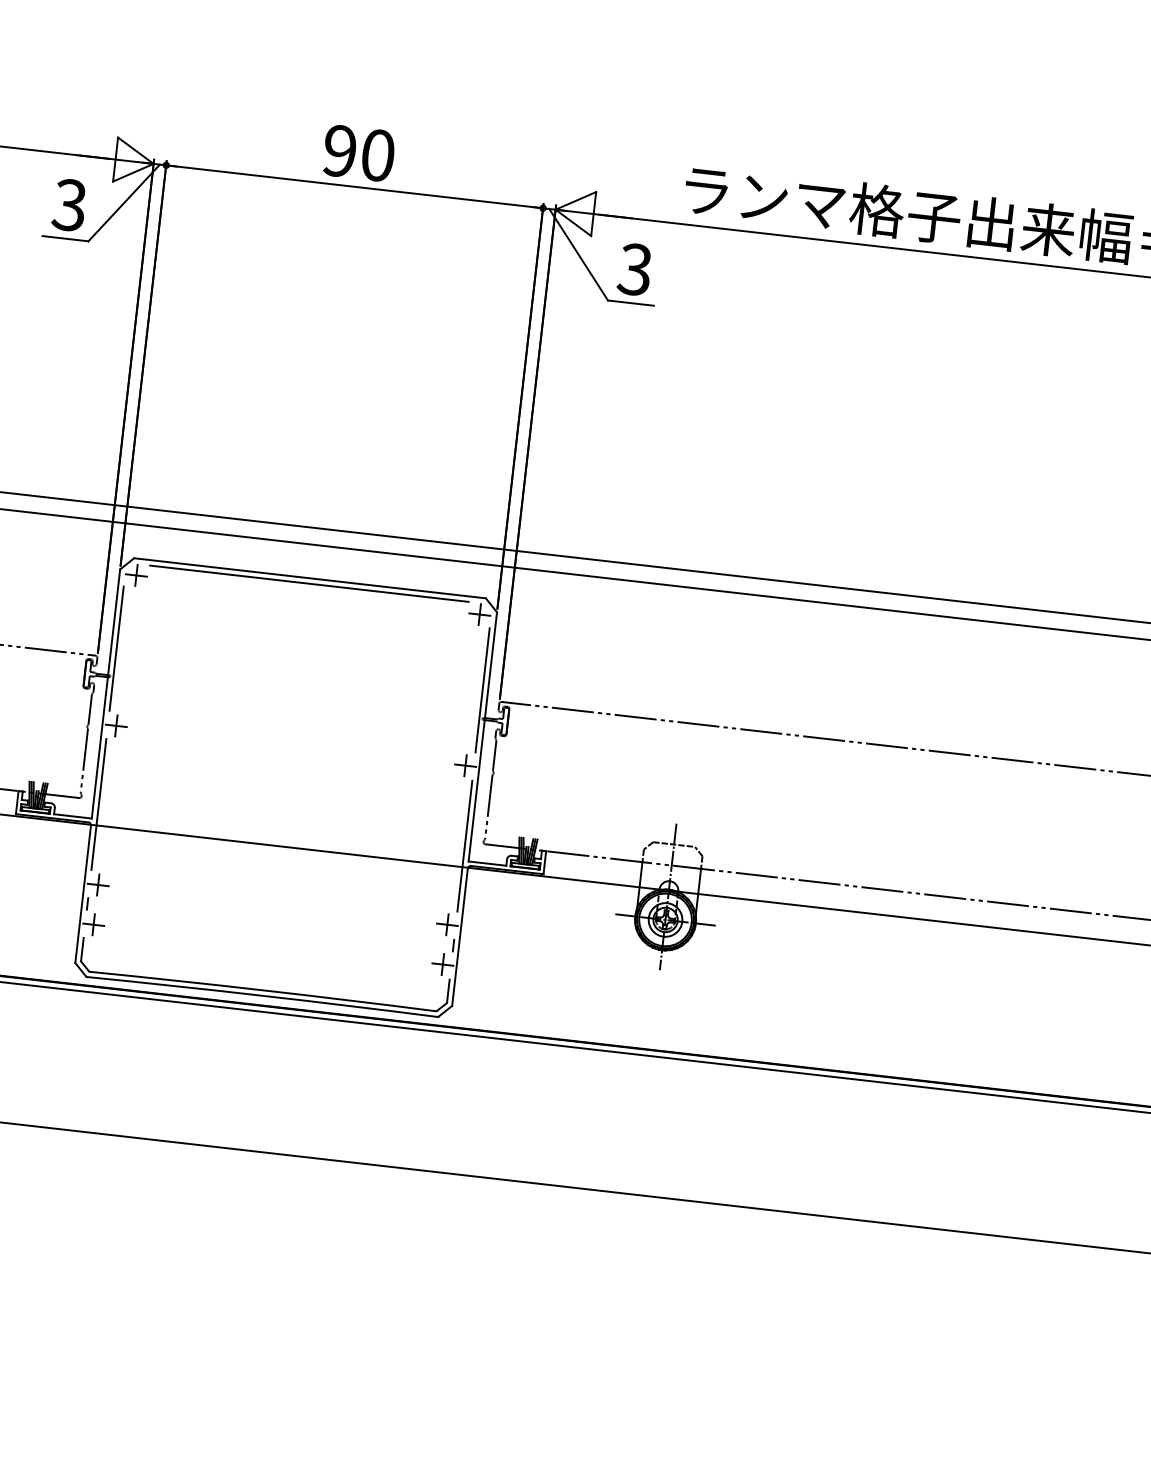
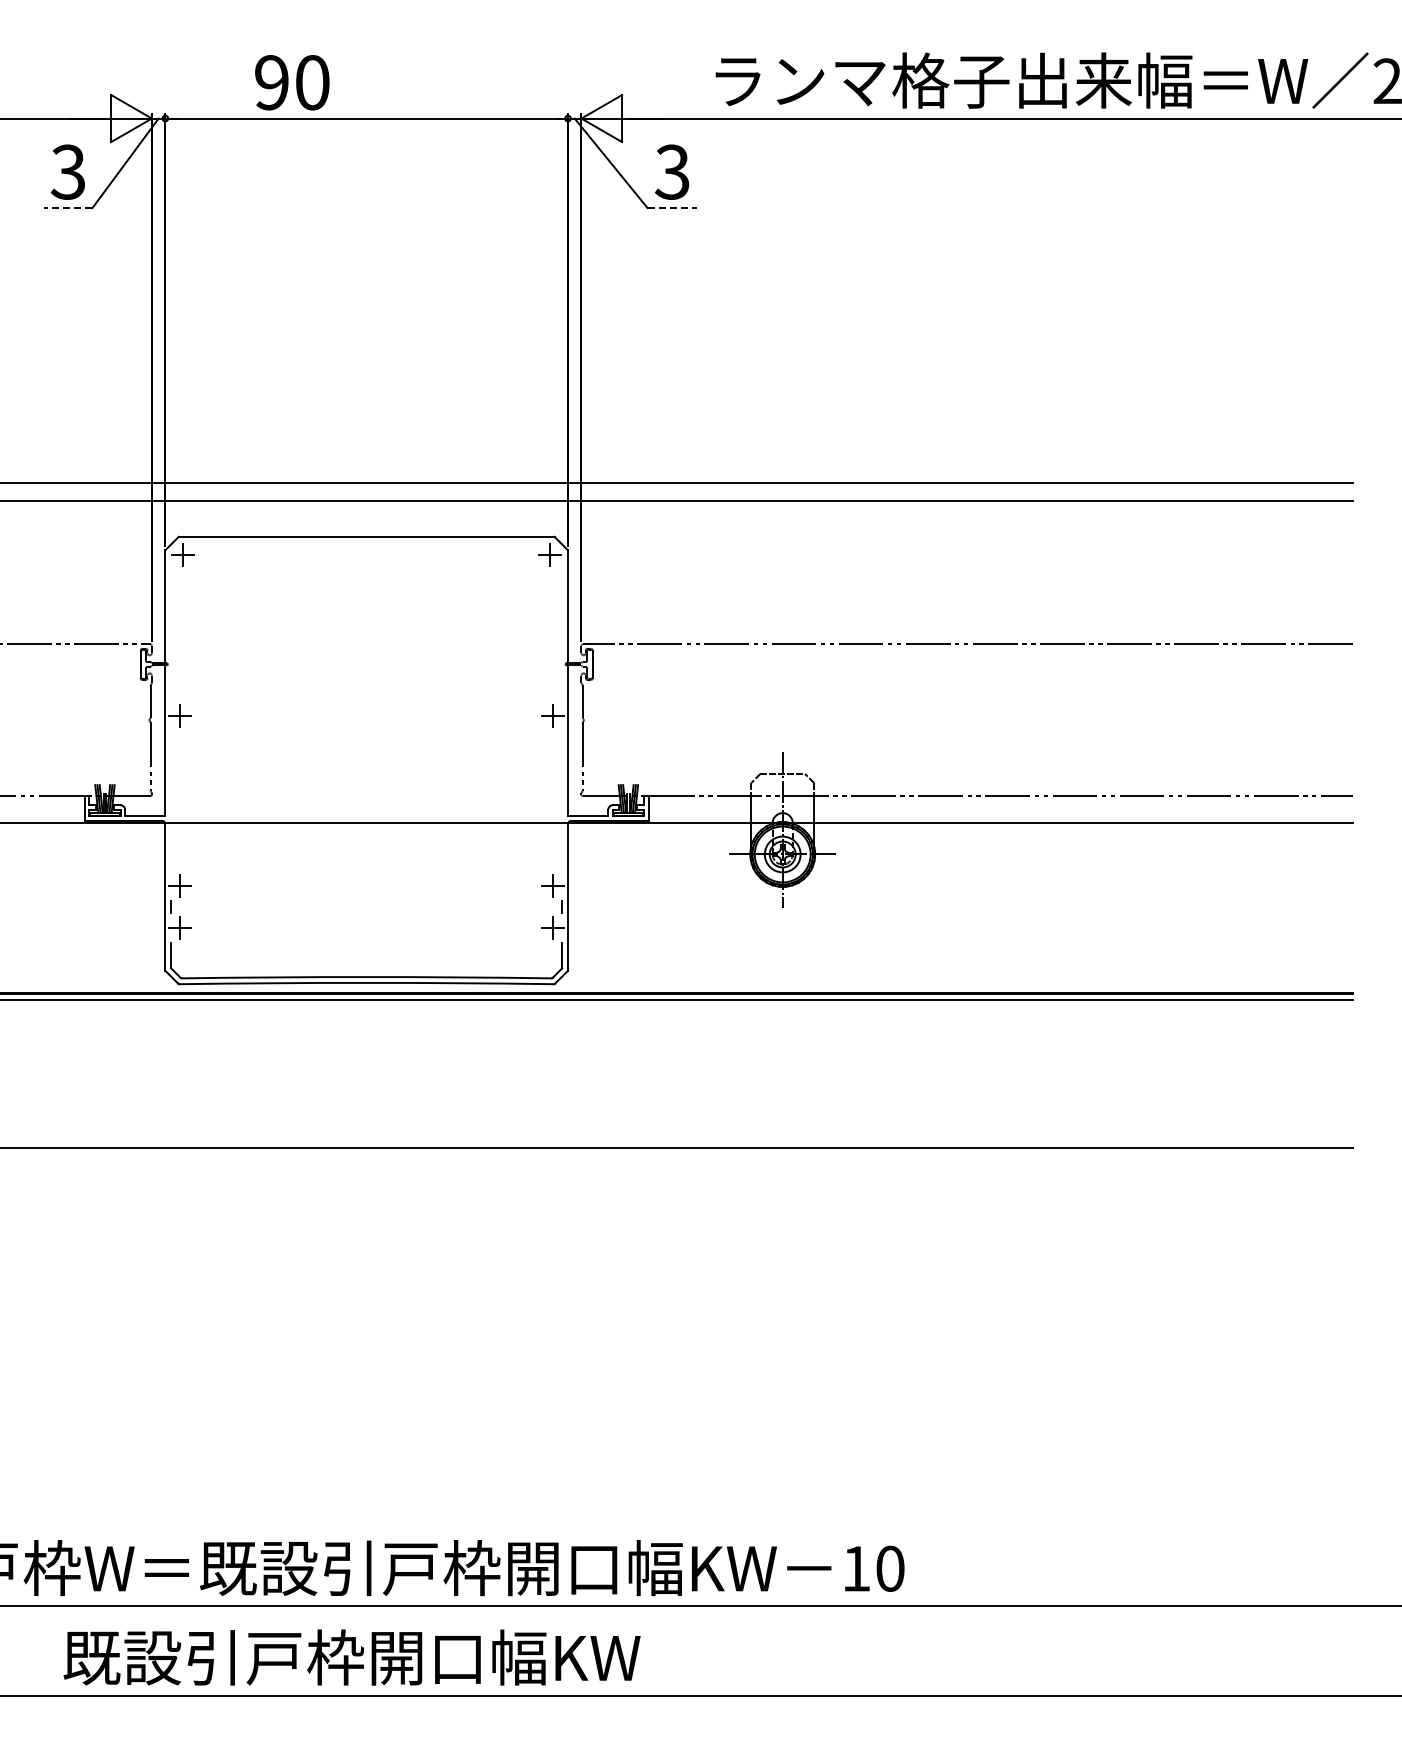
text: (359, 153) -> (292, 82), moved
line: (65, 239) -> (67, 208), solid -> dashed
line: (631, 303) -> (672, 208), solid -> dashed
line: (309, 583) -> (366, 542), removed
line: (116, 648) -> (171, 634), removed
line: (482, 690) -> (562, 634), removed
line: (99, 804) -> (171, 800), removed
line: (465, 845) -> (562, 800), removed

